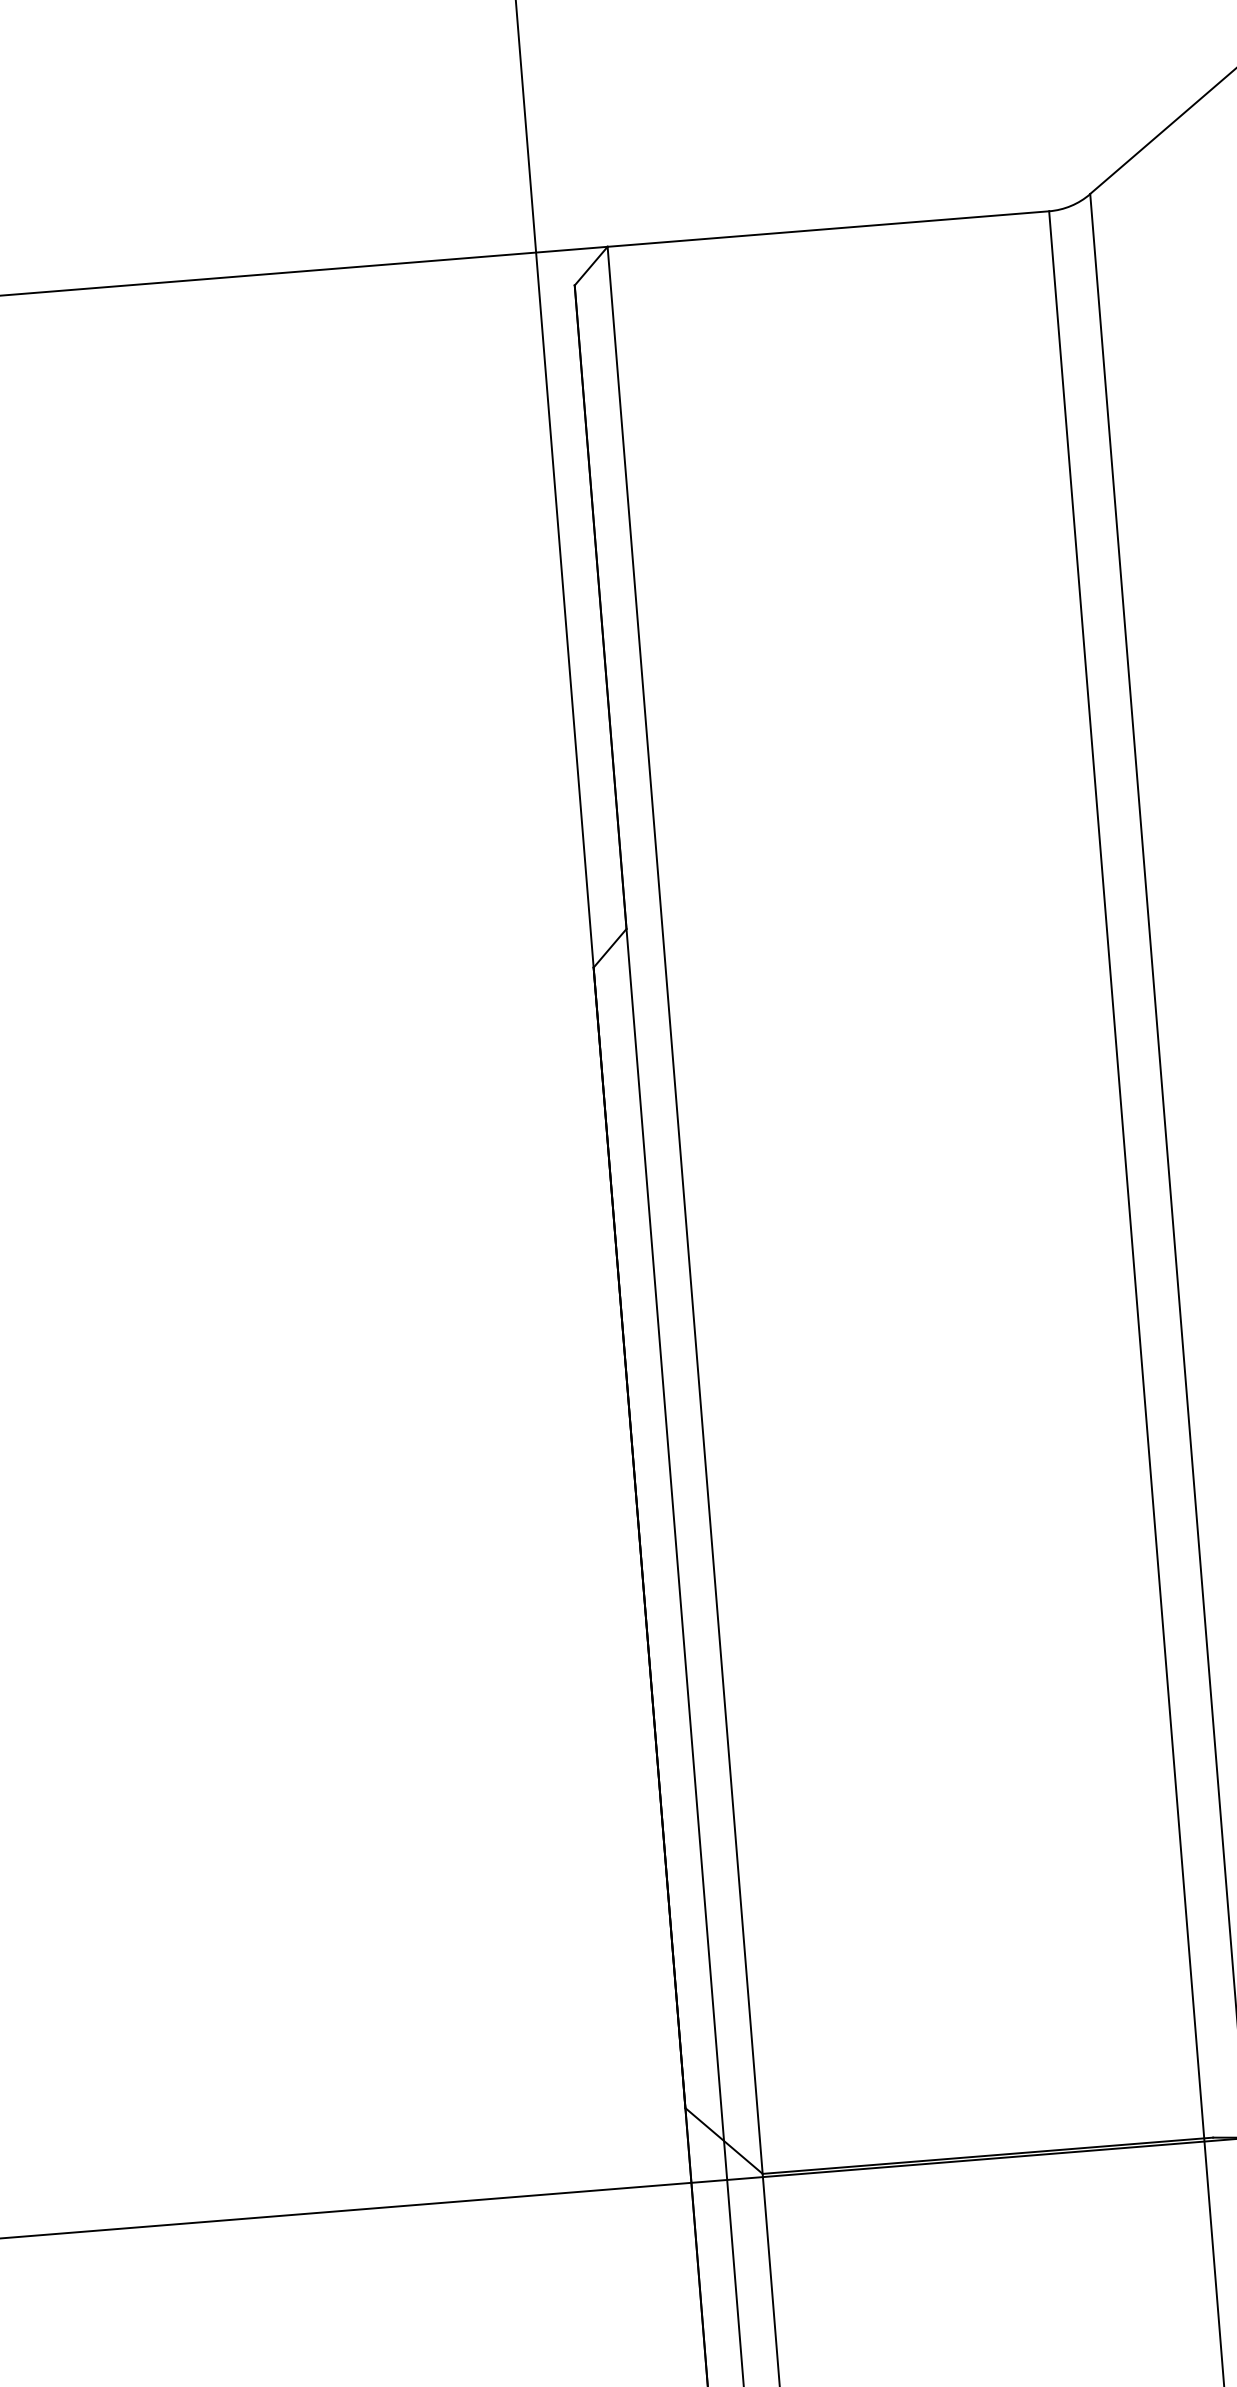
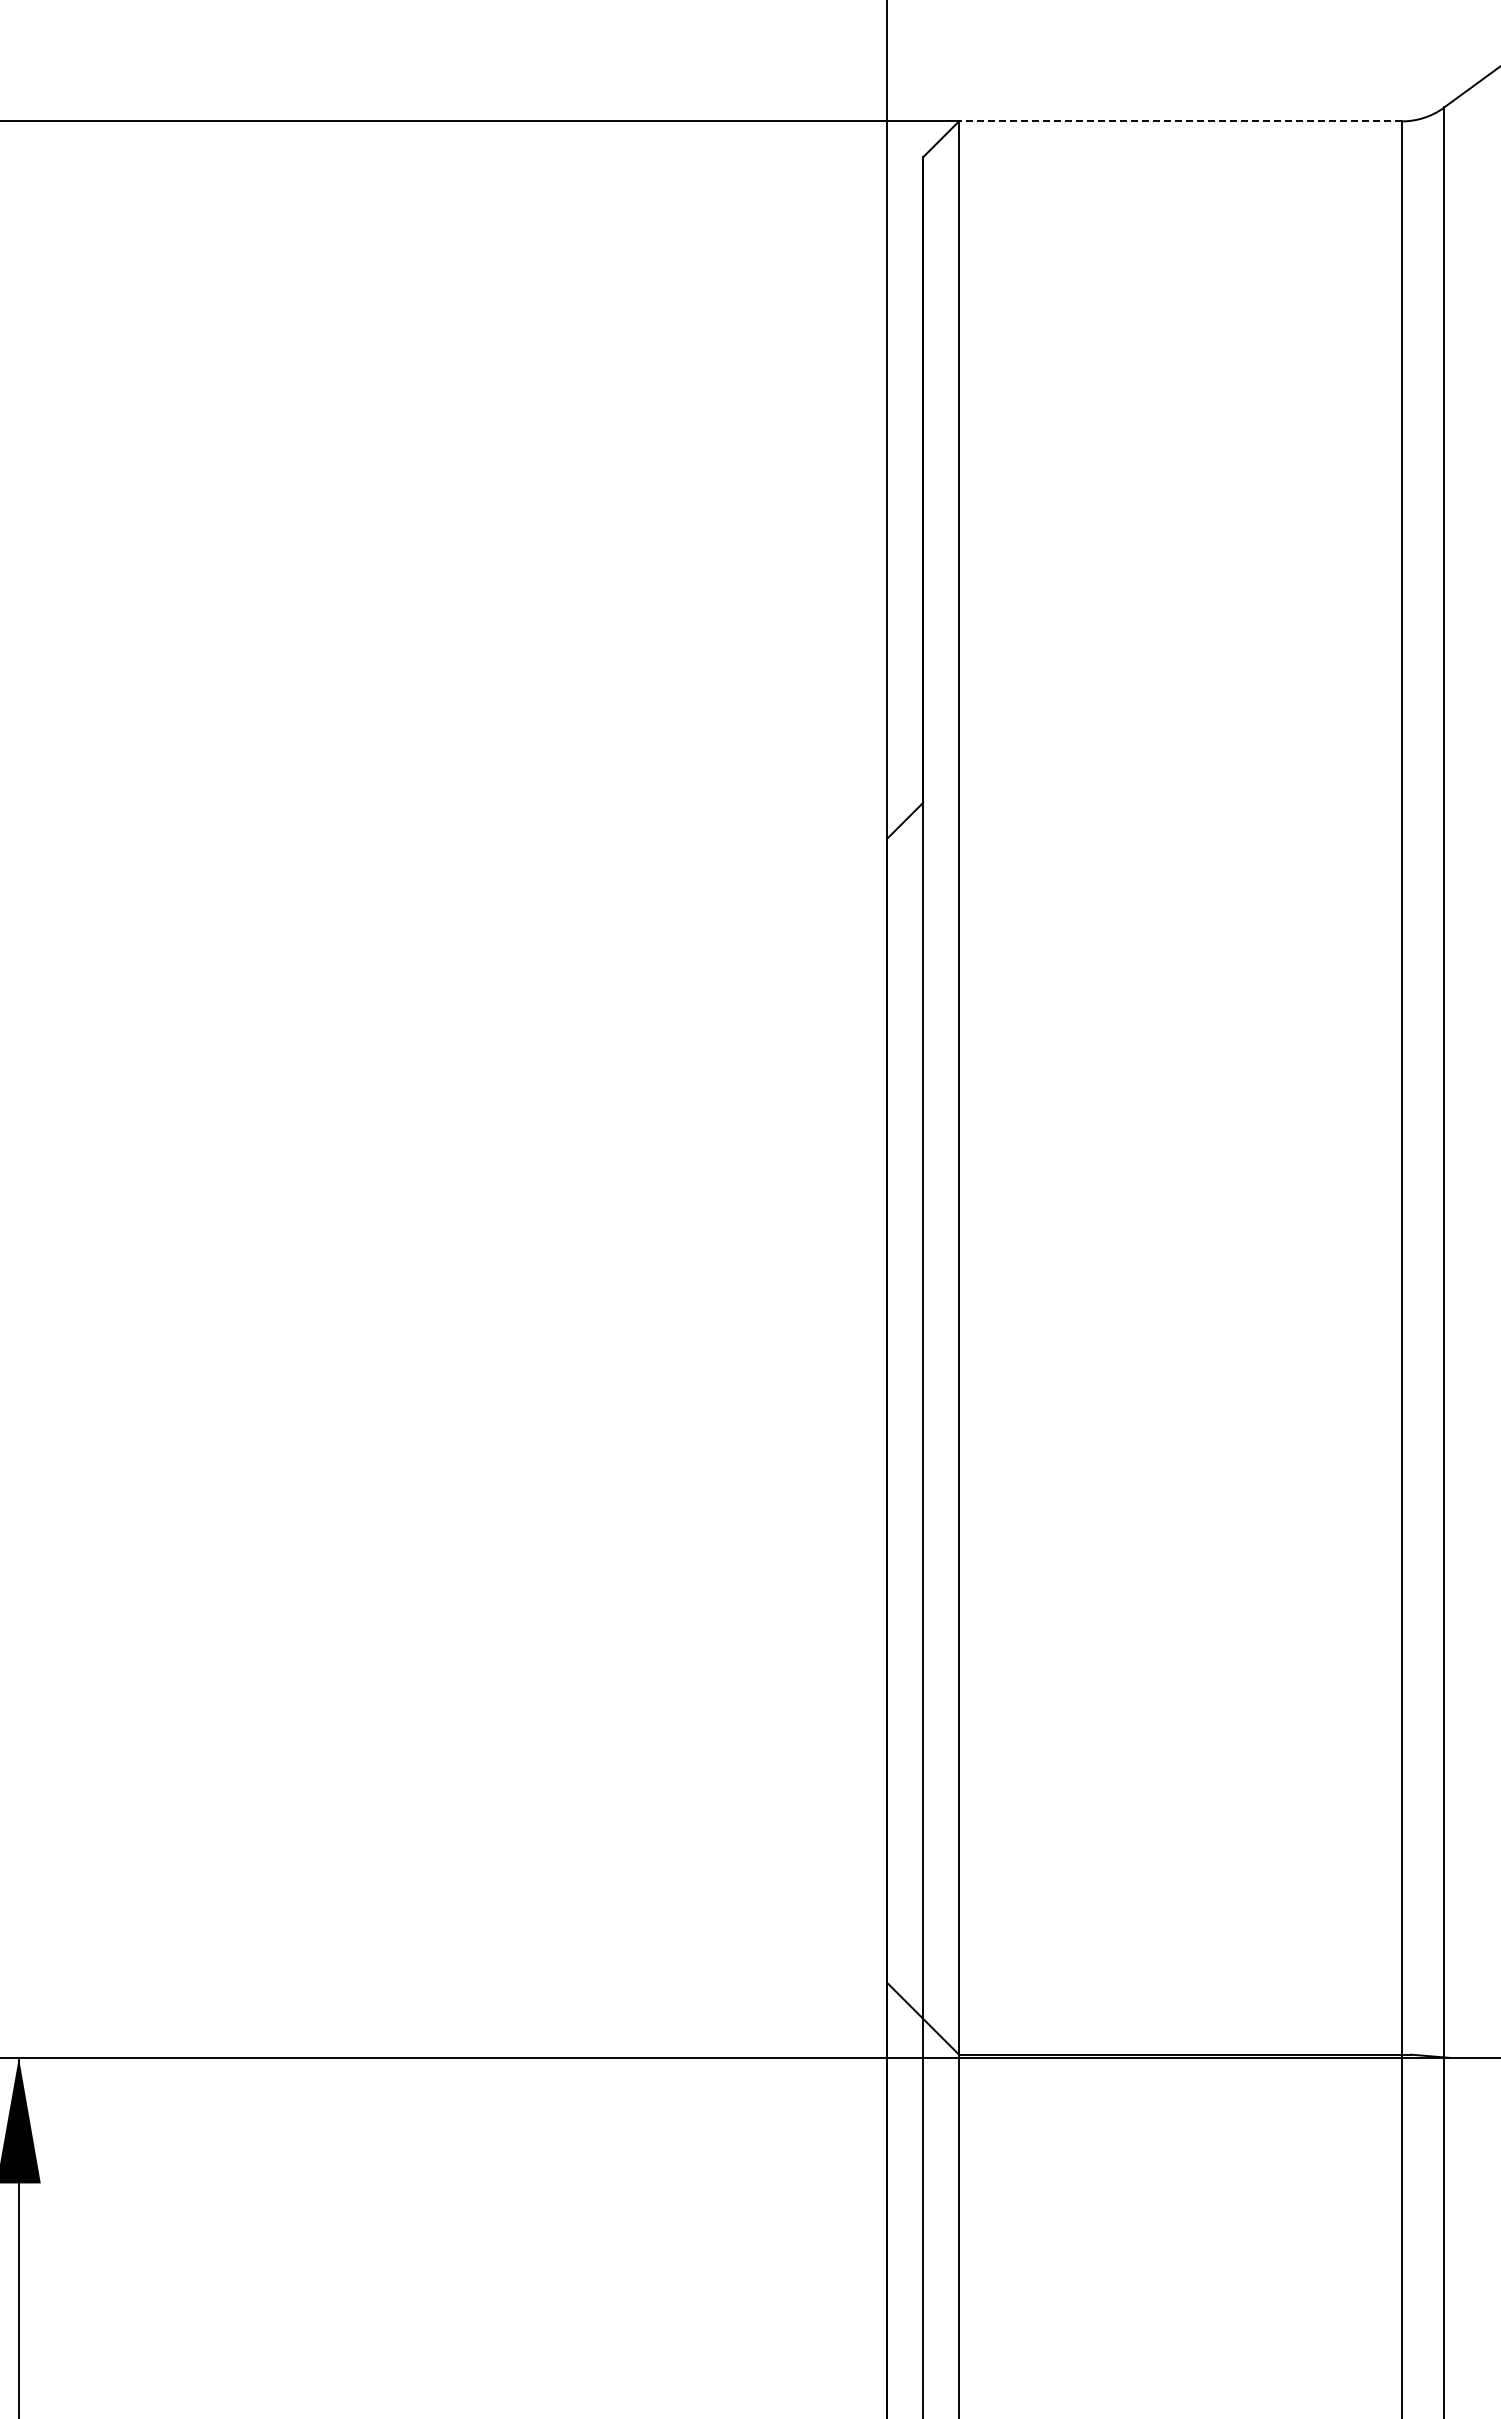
line: (827, 229) -> (1179, 121), solid -> dashed

